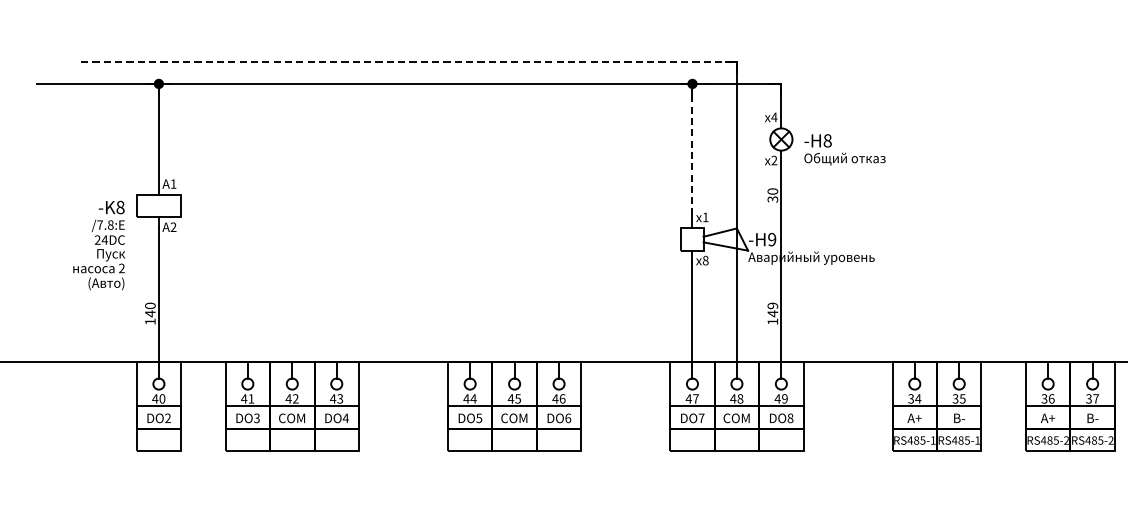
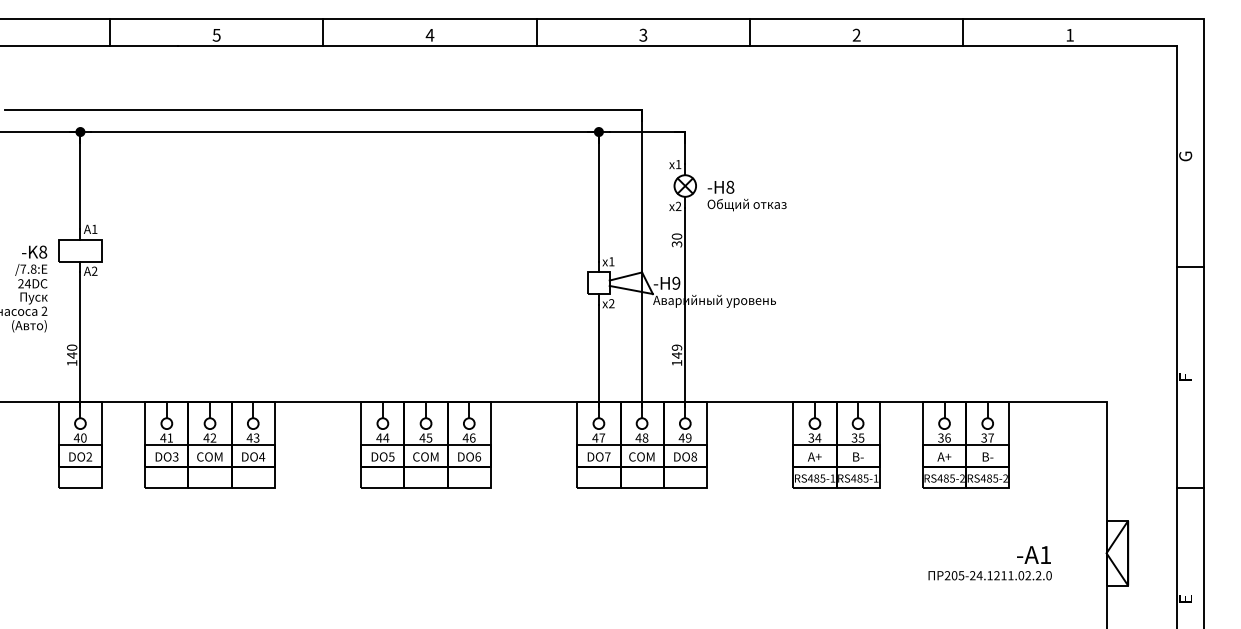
line: (409, 61) -> (323, 110), dashed -> solid
text: (774, 117) -> (678, 164), x4 -> x1
line: (692, 150) -> (598, 196), dashed -> solid
text: (705, 260) -> (611, 303), x8 -> x2

